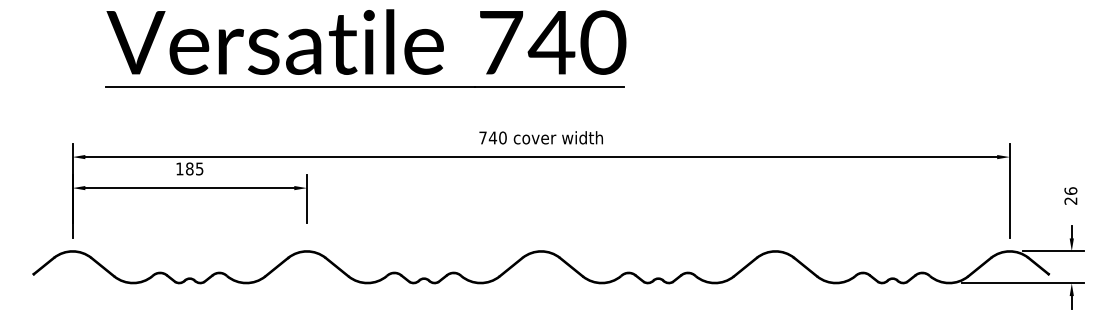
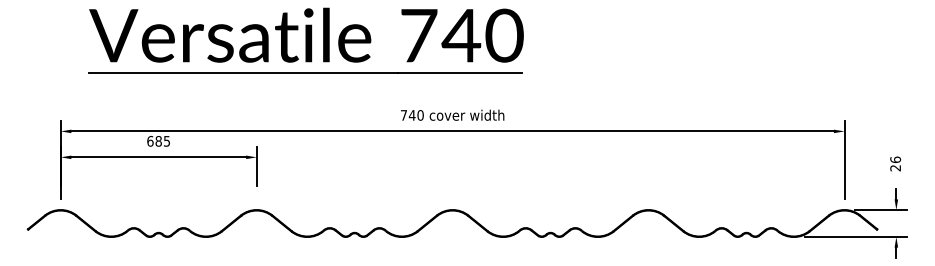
text: (179, 167) -> (150, 140), 185 -> 685

